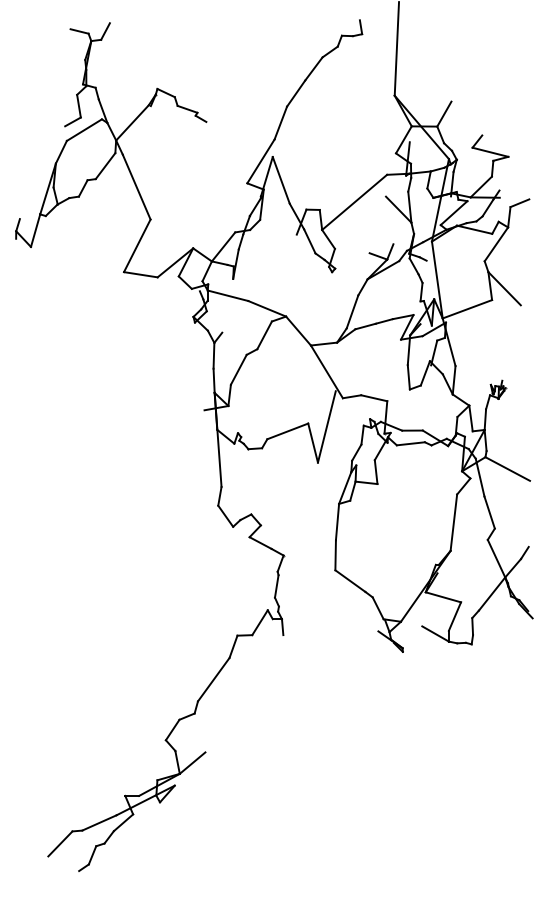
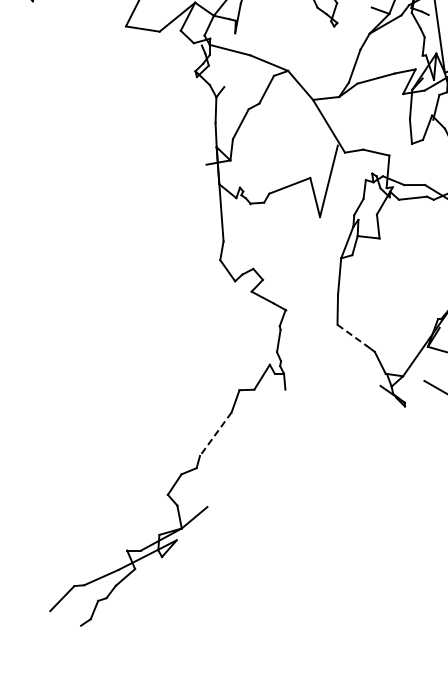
line: (350, 581) -> (352, 336), solid -> dashed
line: (213, 679) -> (215, 434), solid -> dashed

